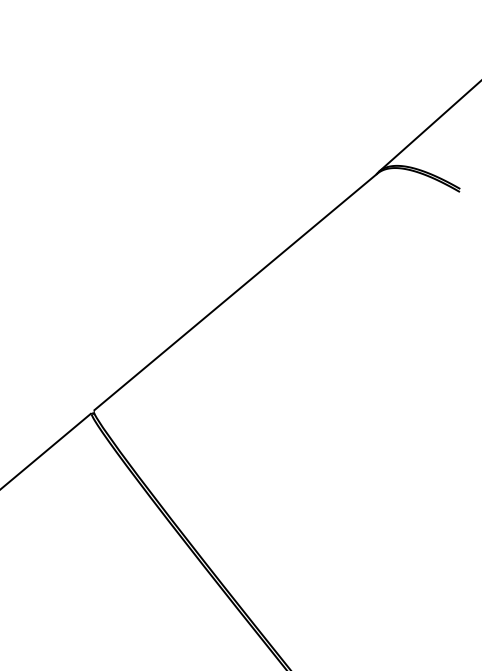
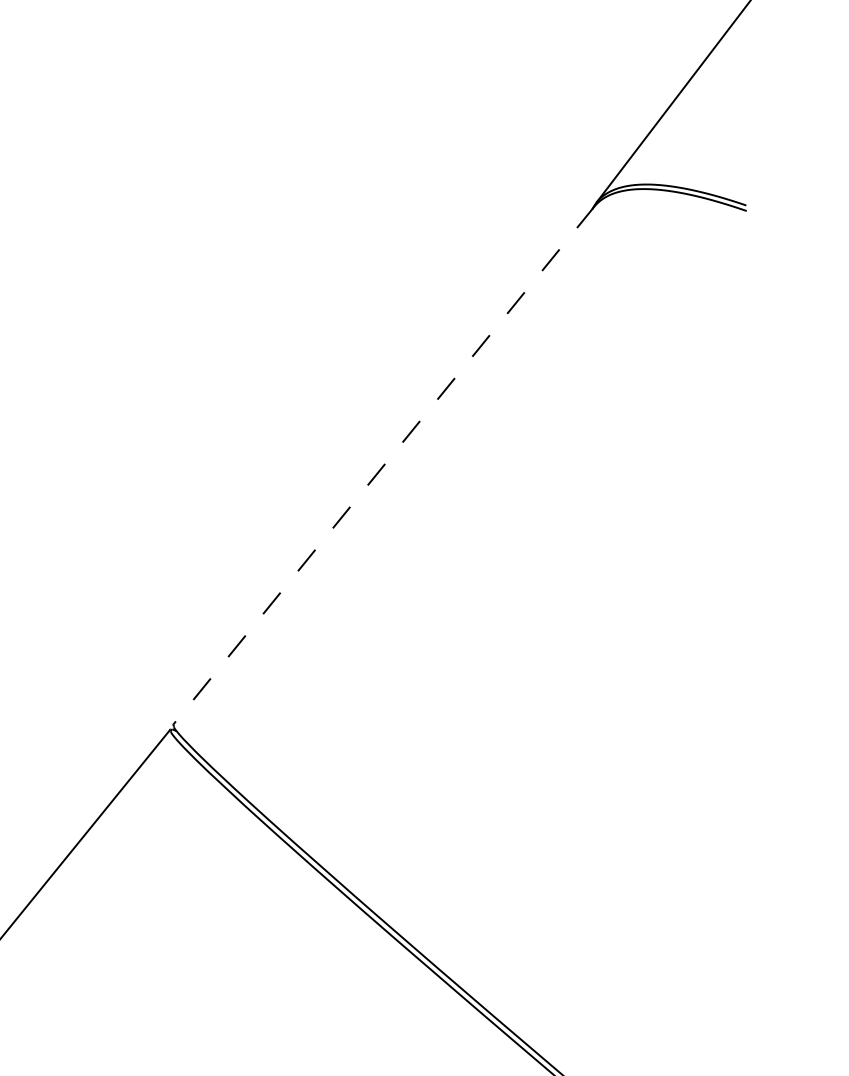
line: (235, 292) -> (383, 466), solid -> dashed

